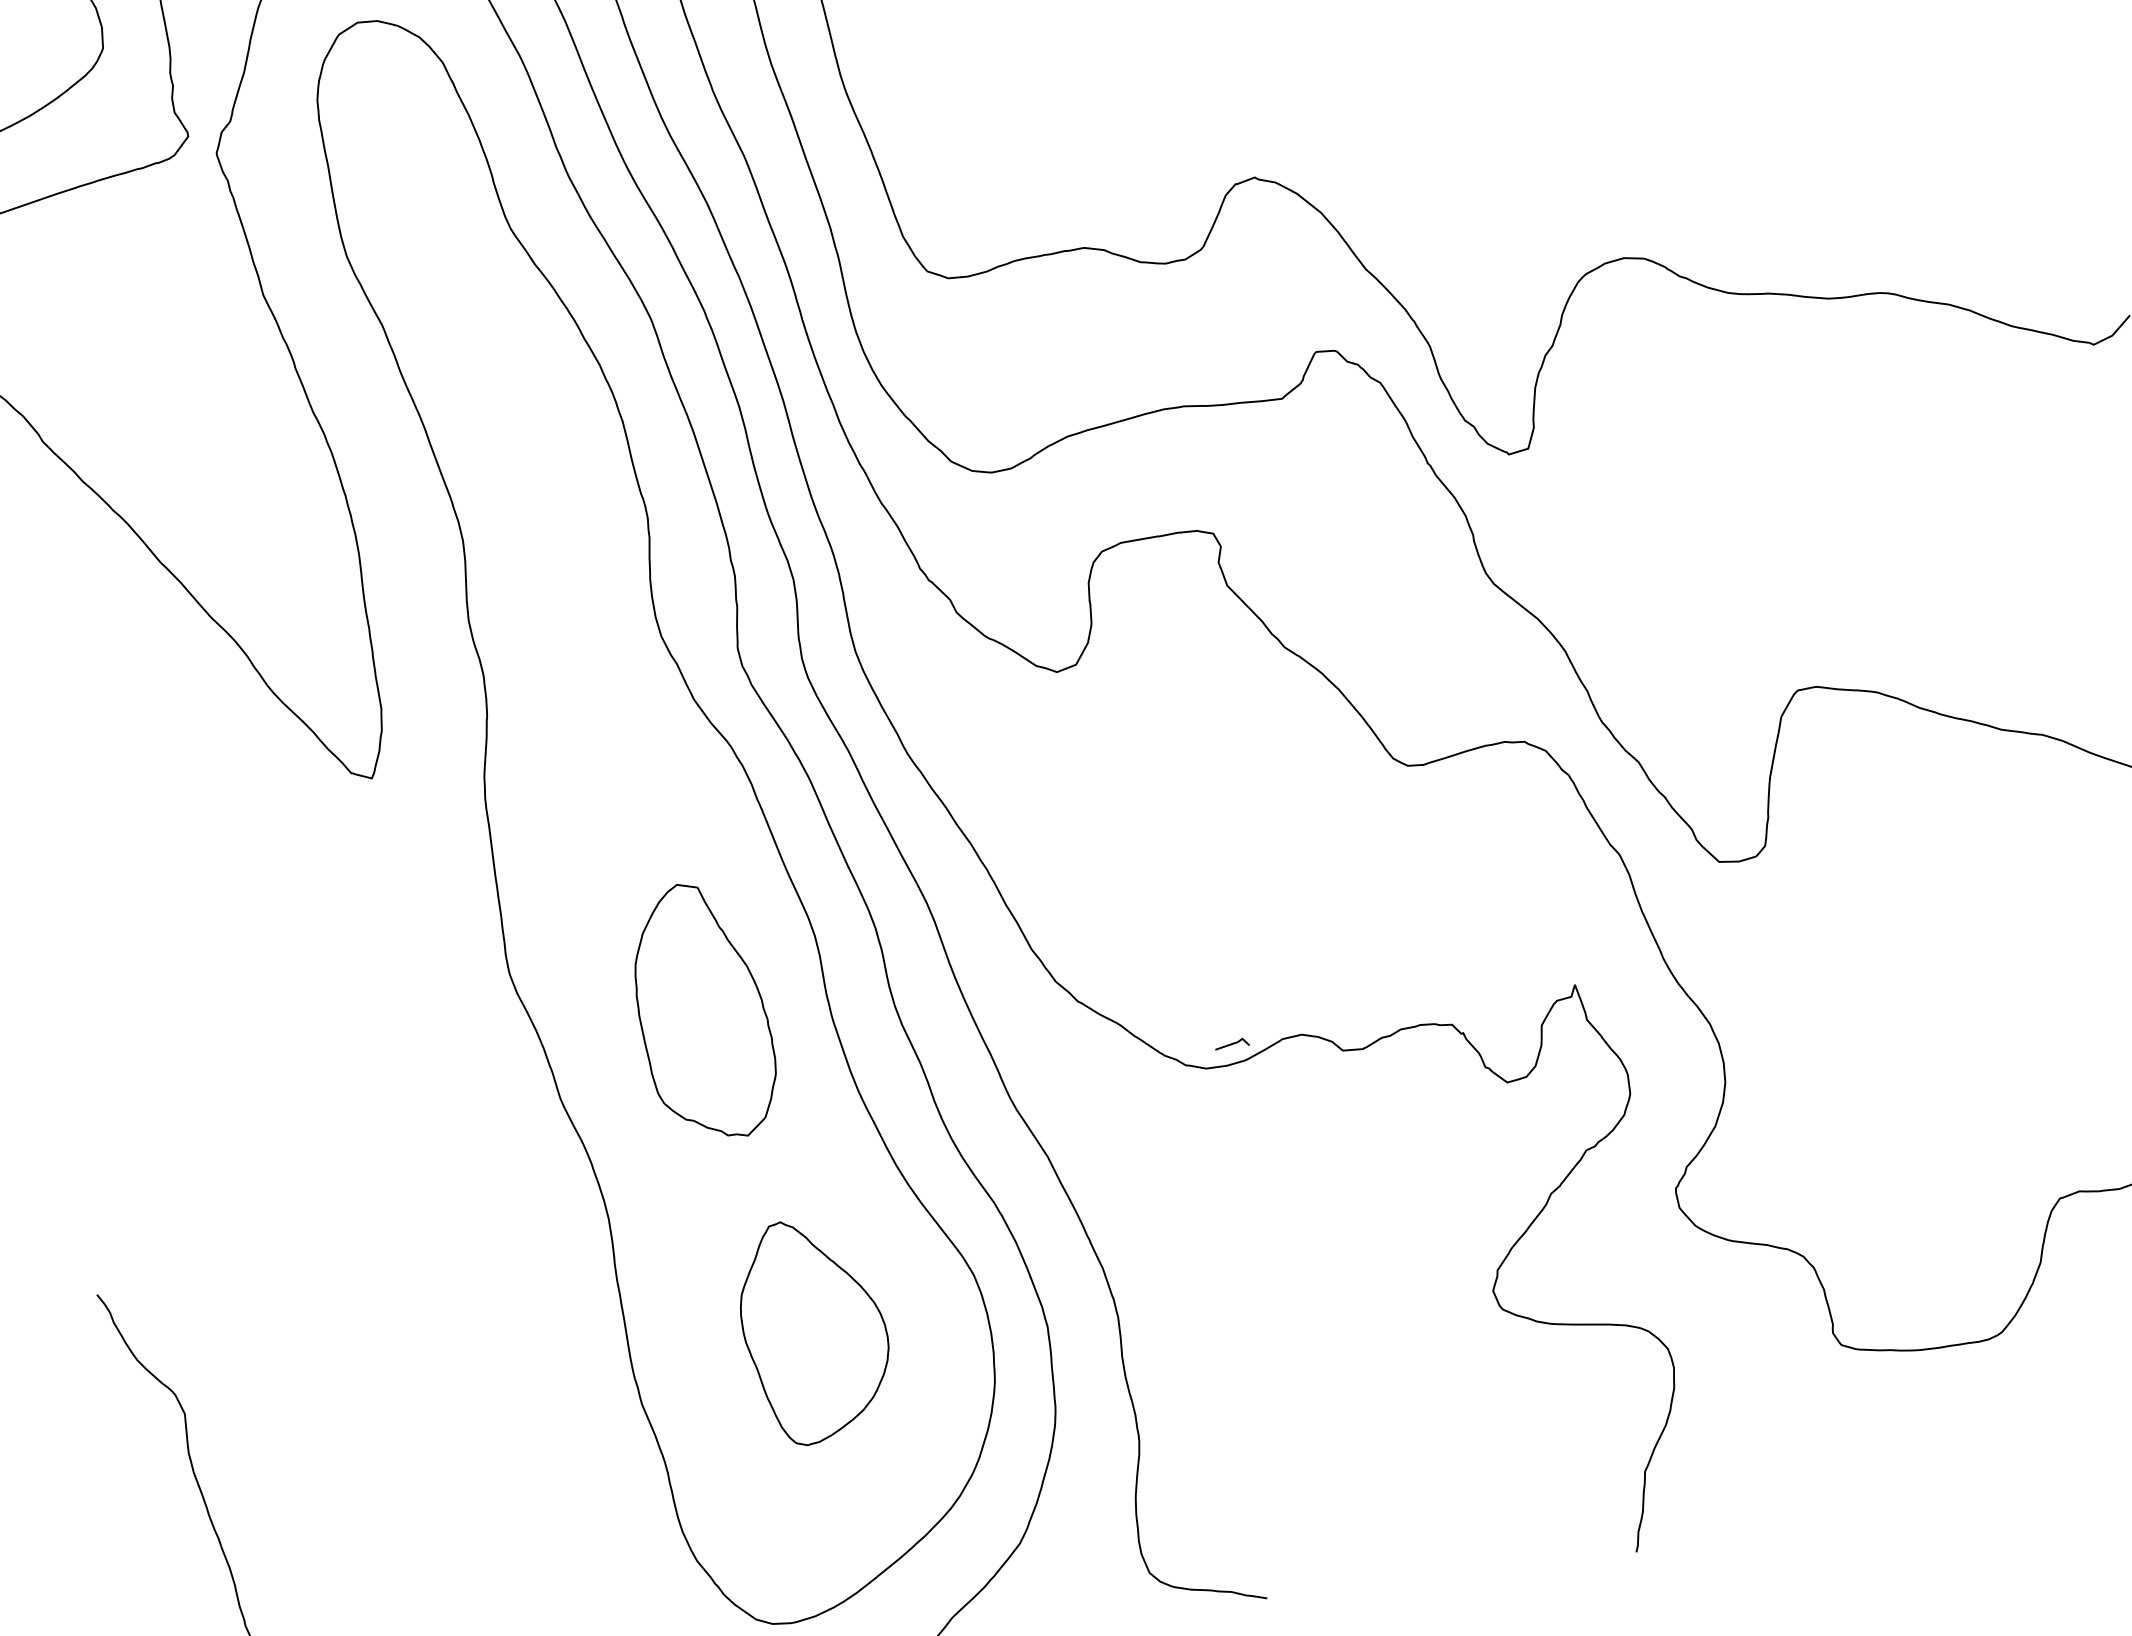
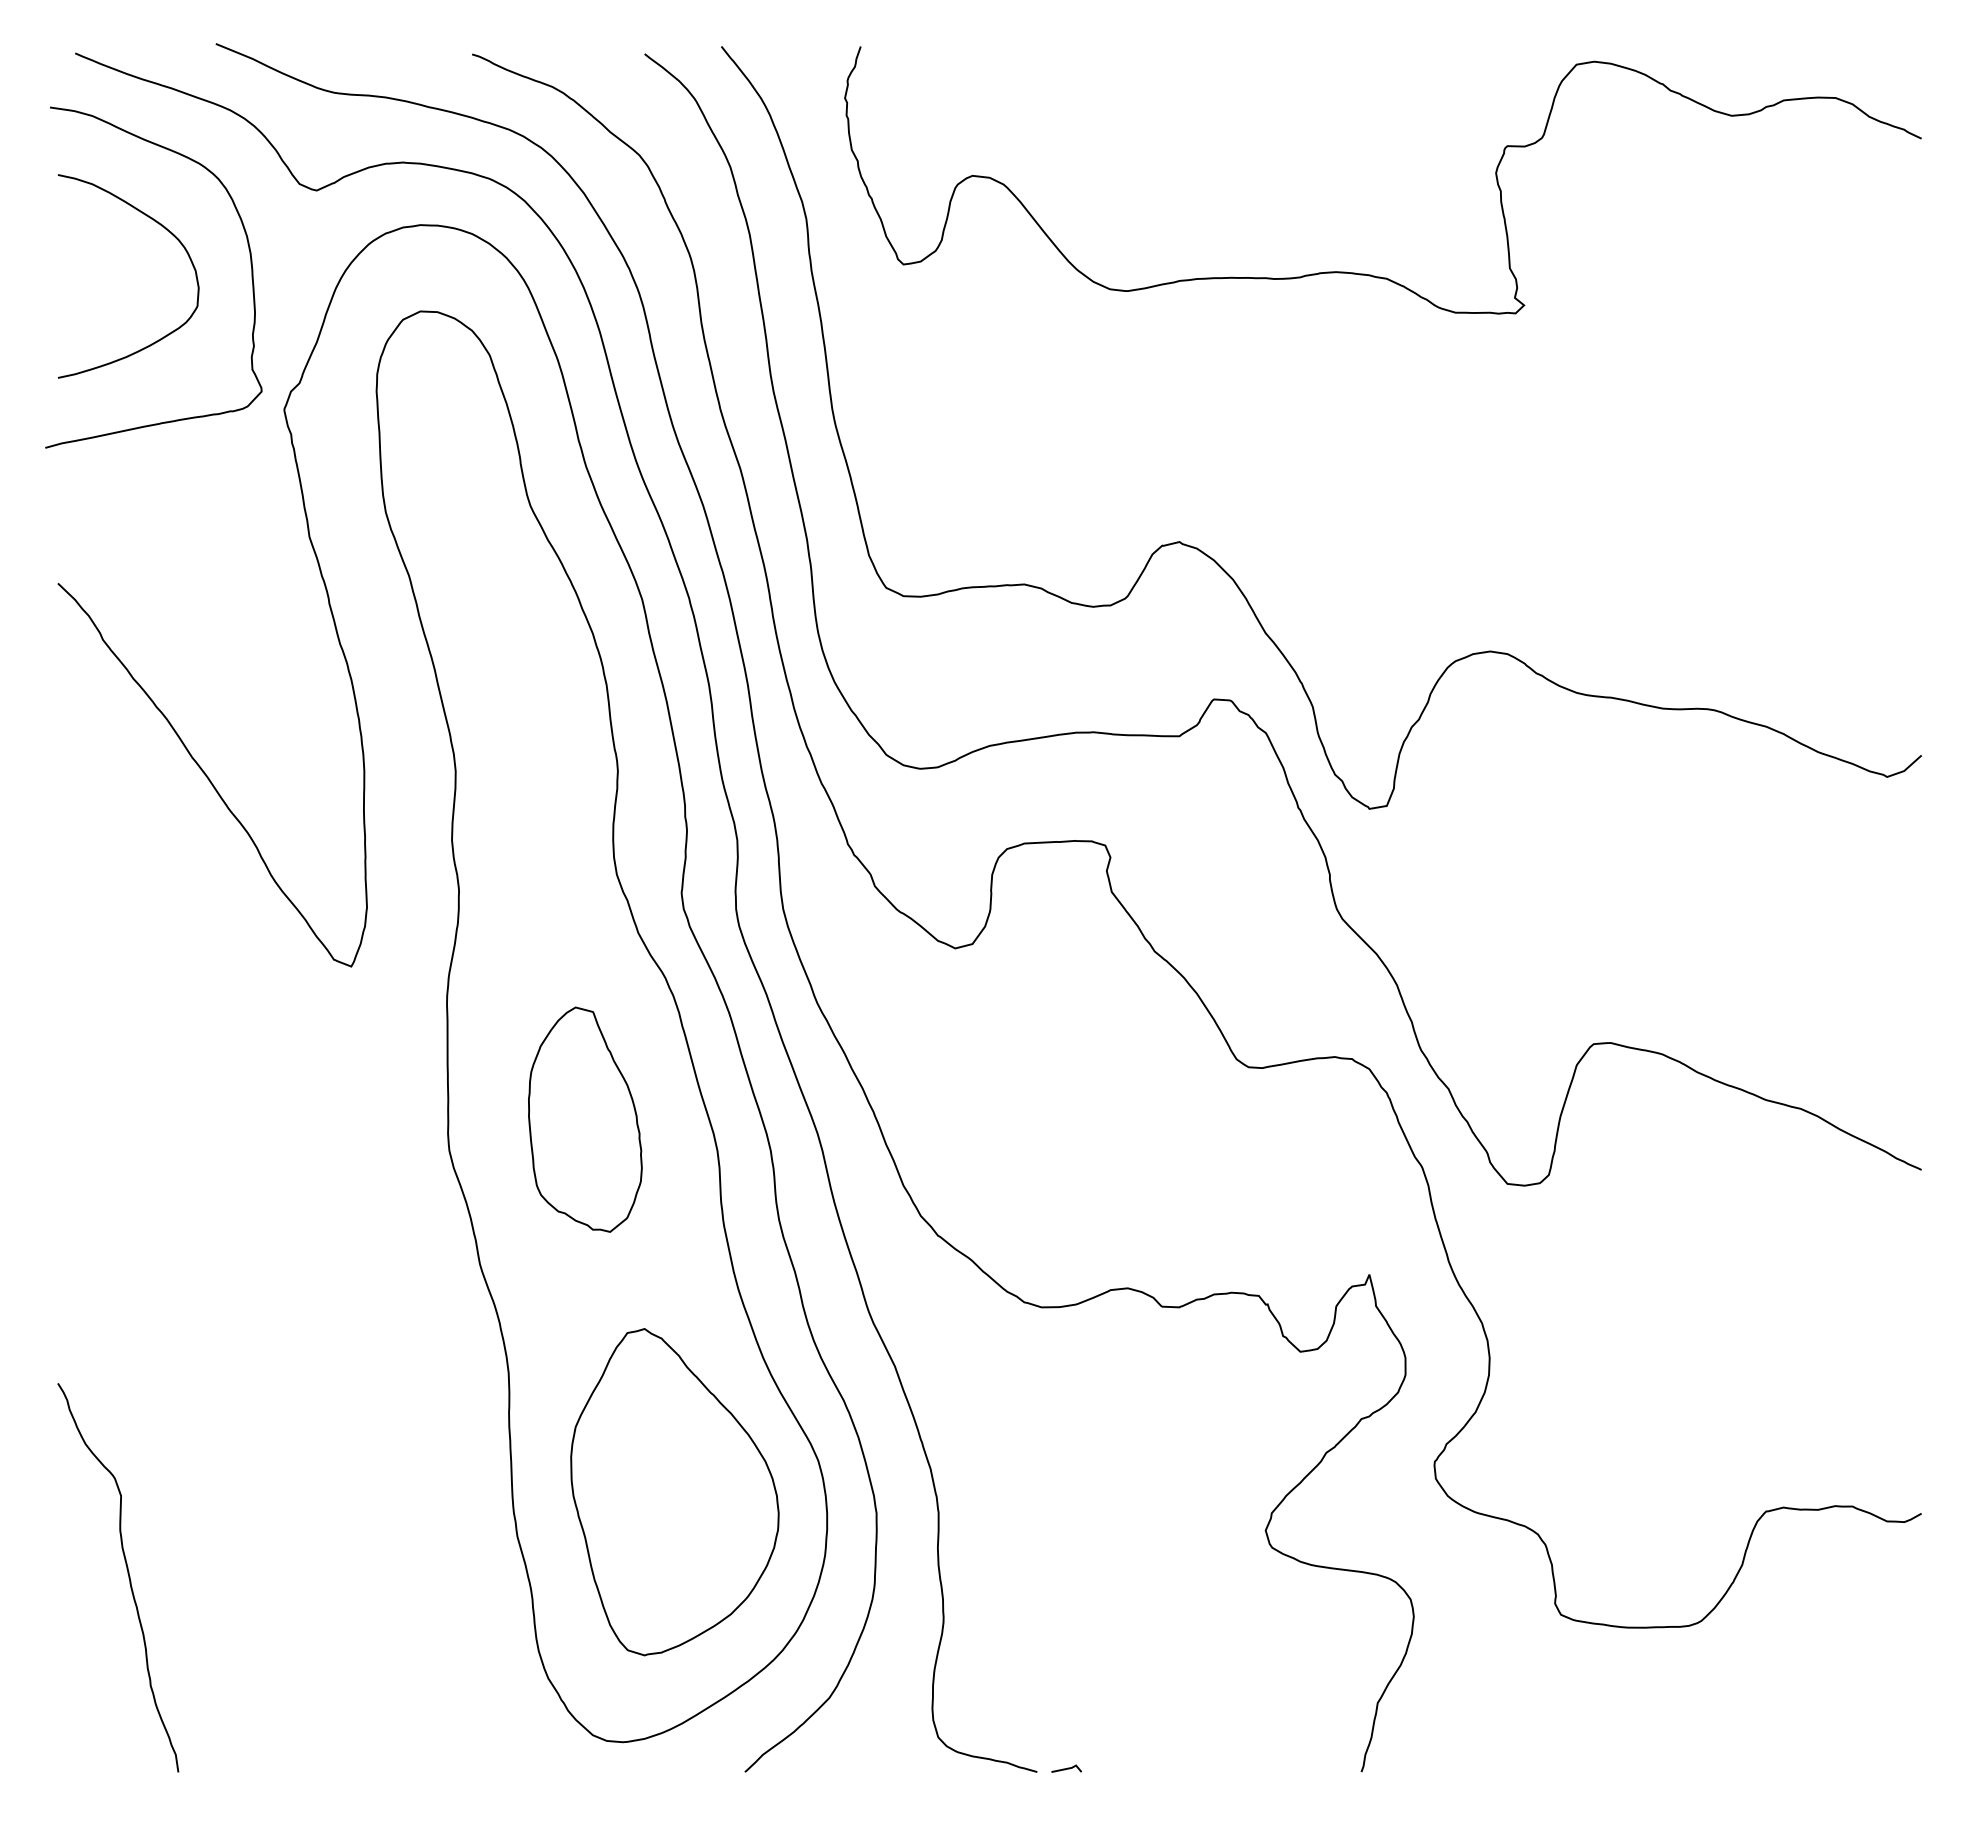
part: (704, 1011) -> (585, 1119), moved
line: (1231, 1043) -> (1066, 1768), moved
part: (814, 1331) -> (674, 1492), size x1.67

